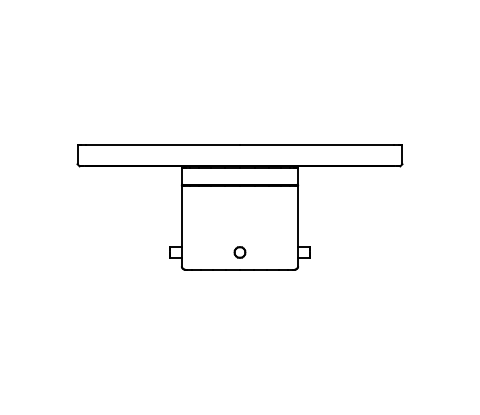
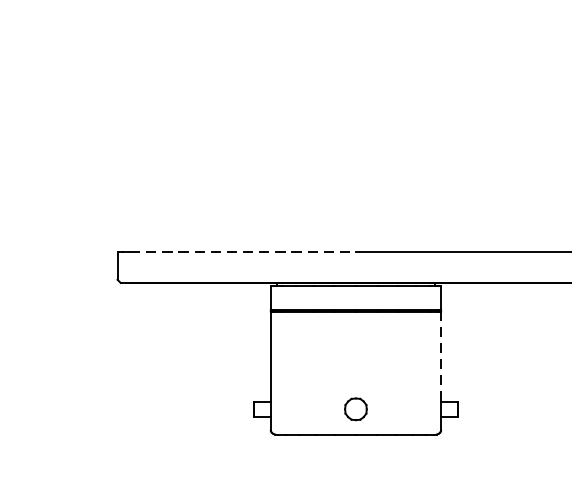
line: (163, 145) -> (243, 252), solid -> dashed
line: (298, 216) -> (441, 356), solid -> dashed
part: (239, 252) -> (355, 409), size x1.4

